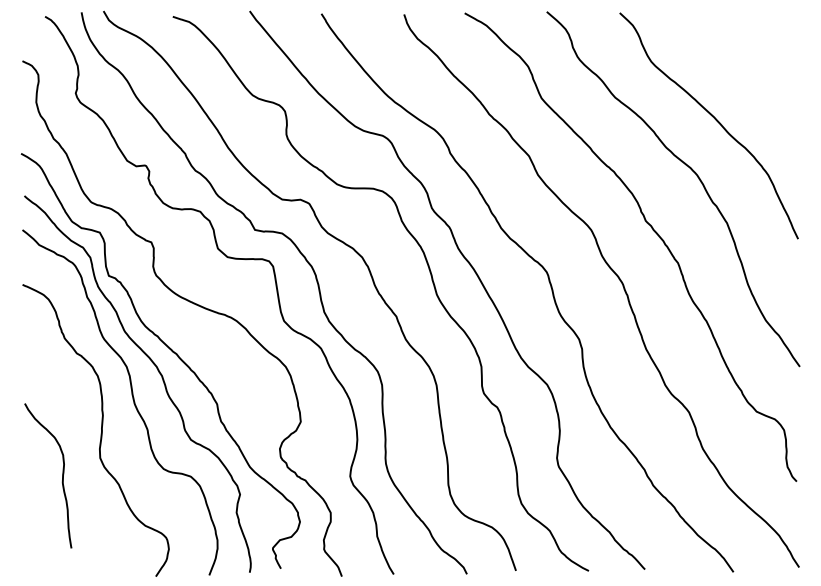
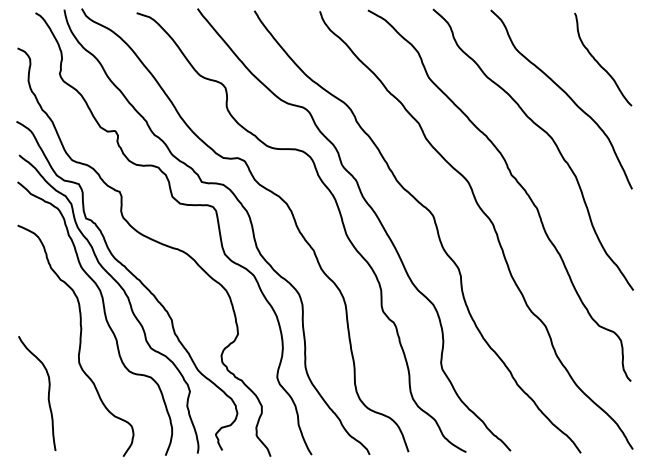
curve: (756, 79) -> (599, 62), added
curve: (62, 475) -> (48, 393), moved

